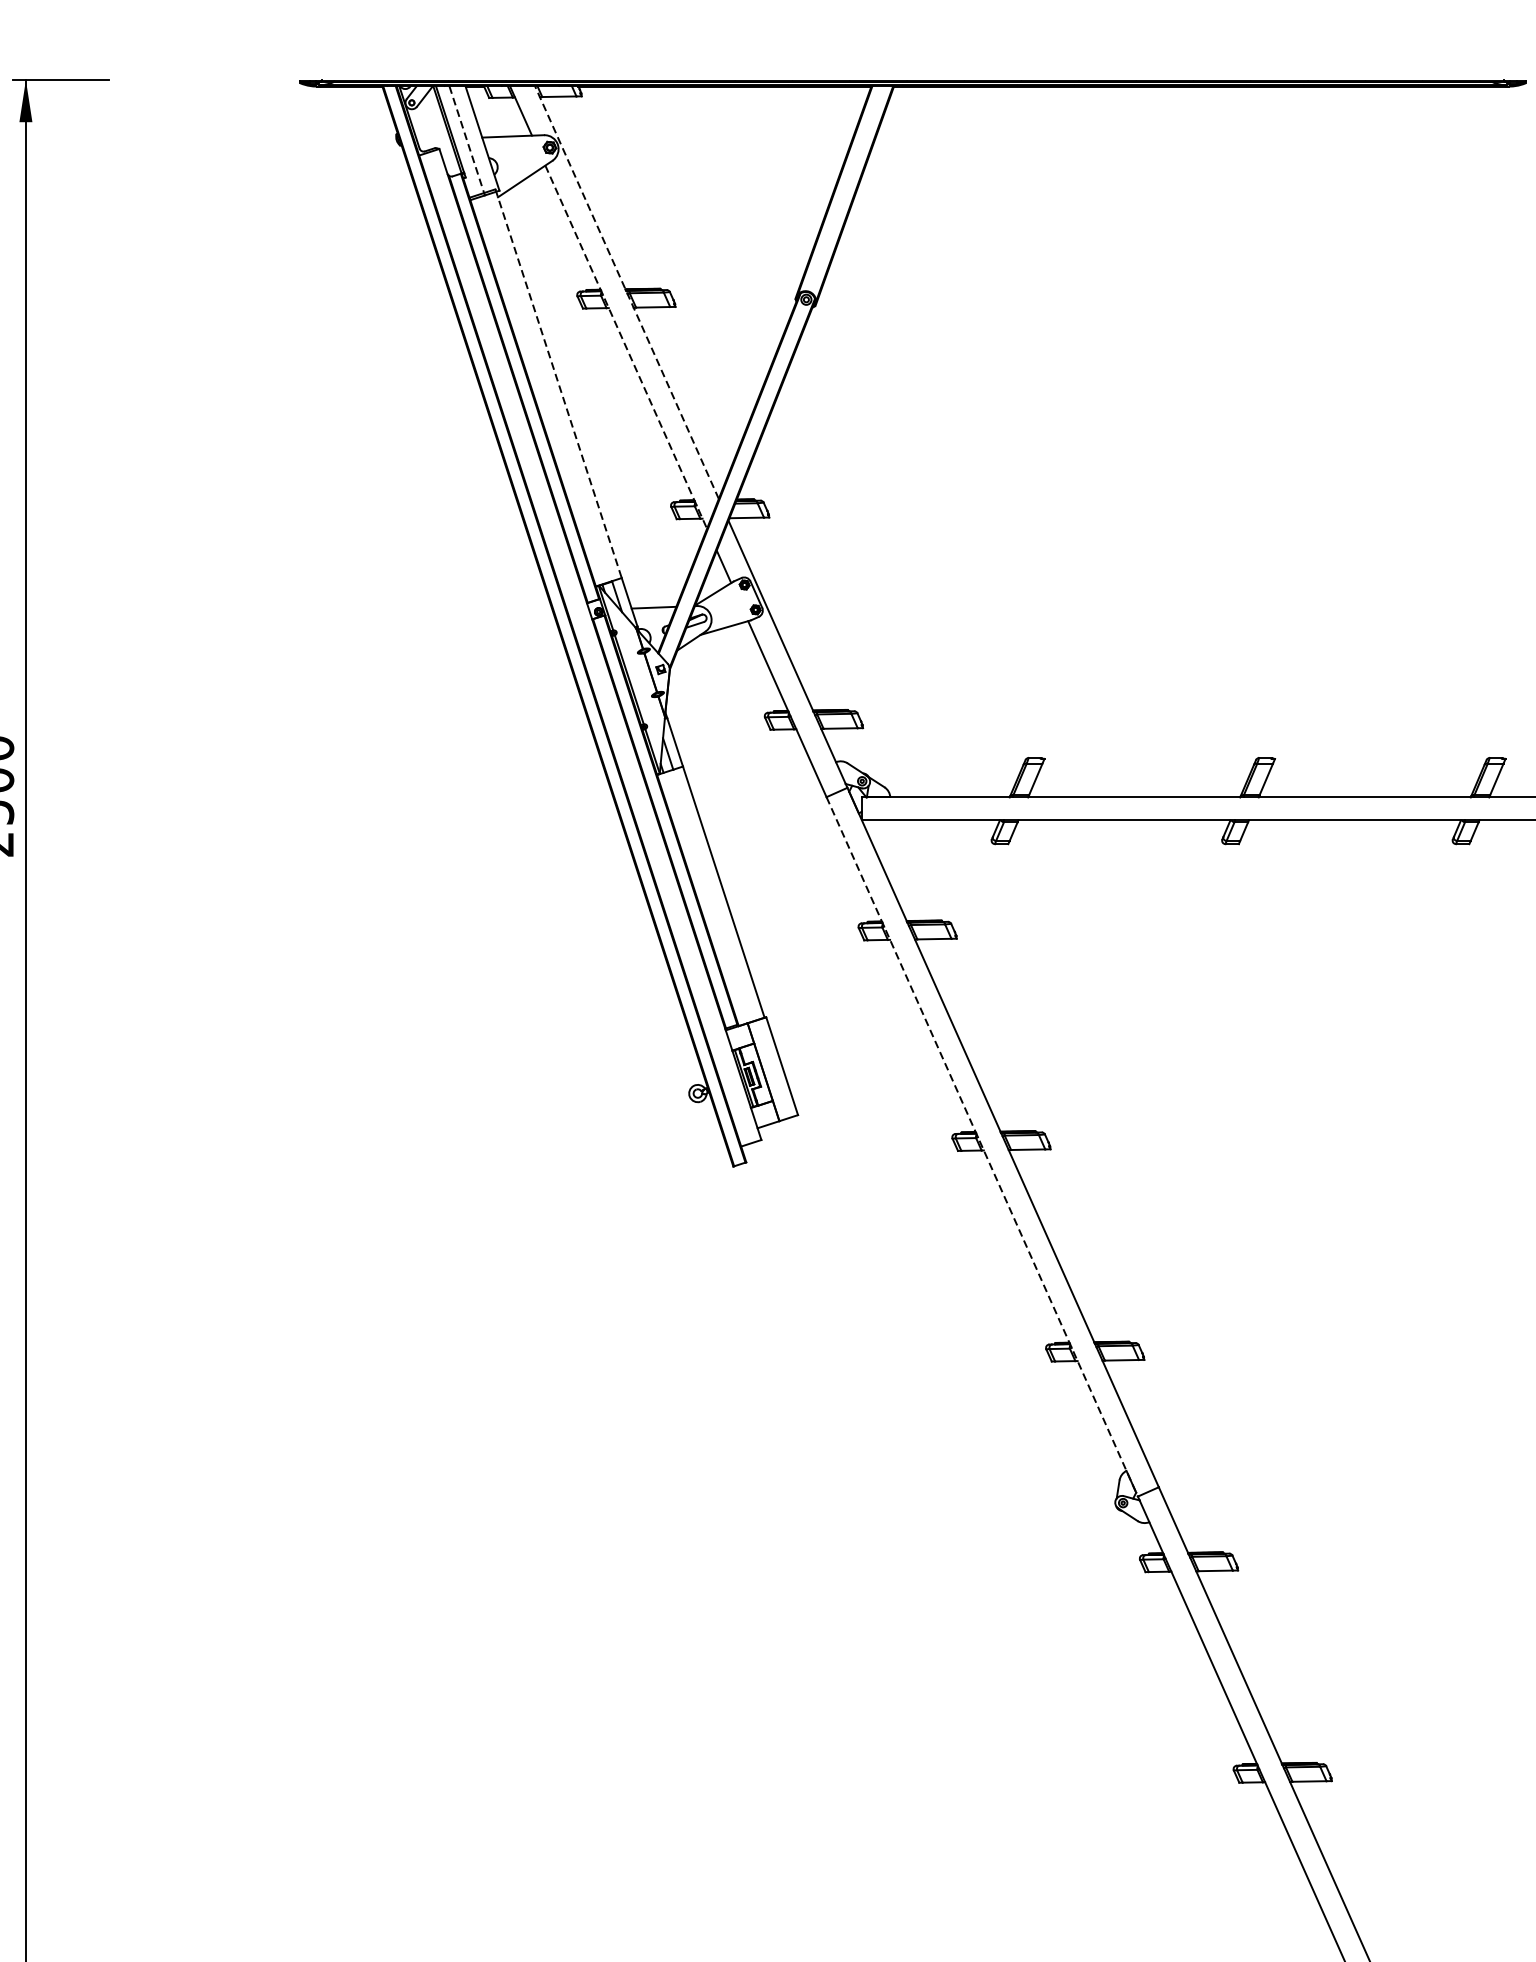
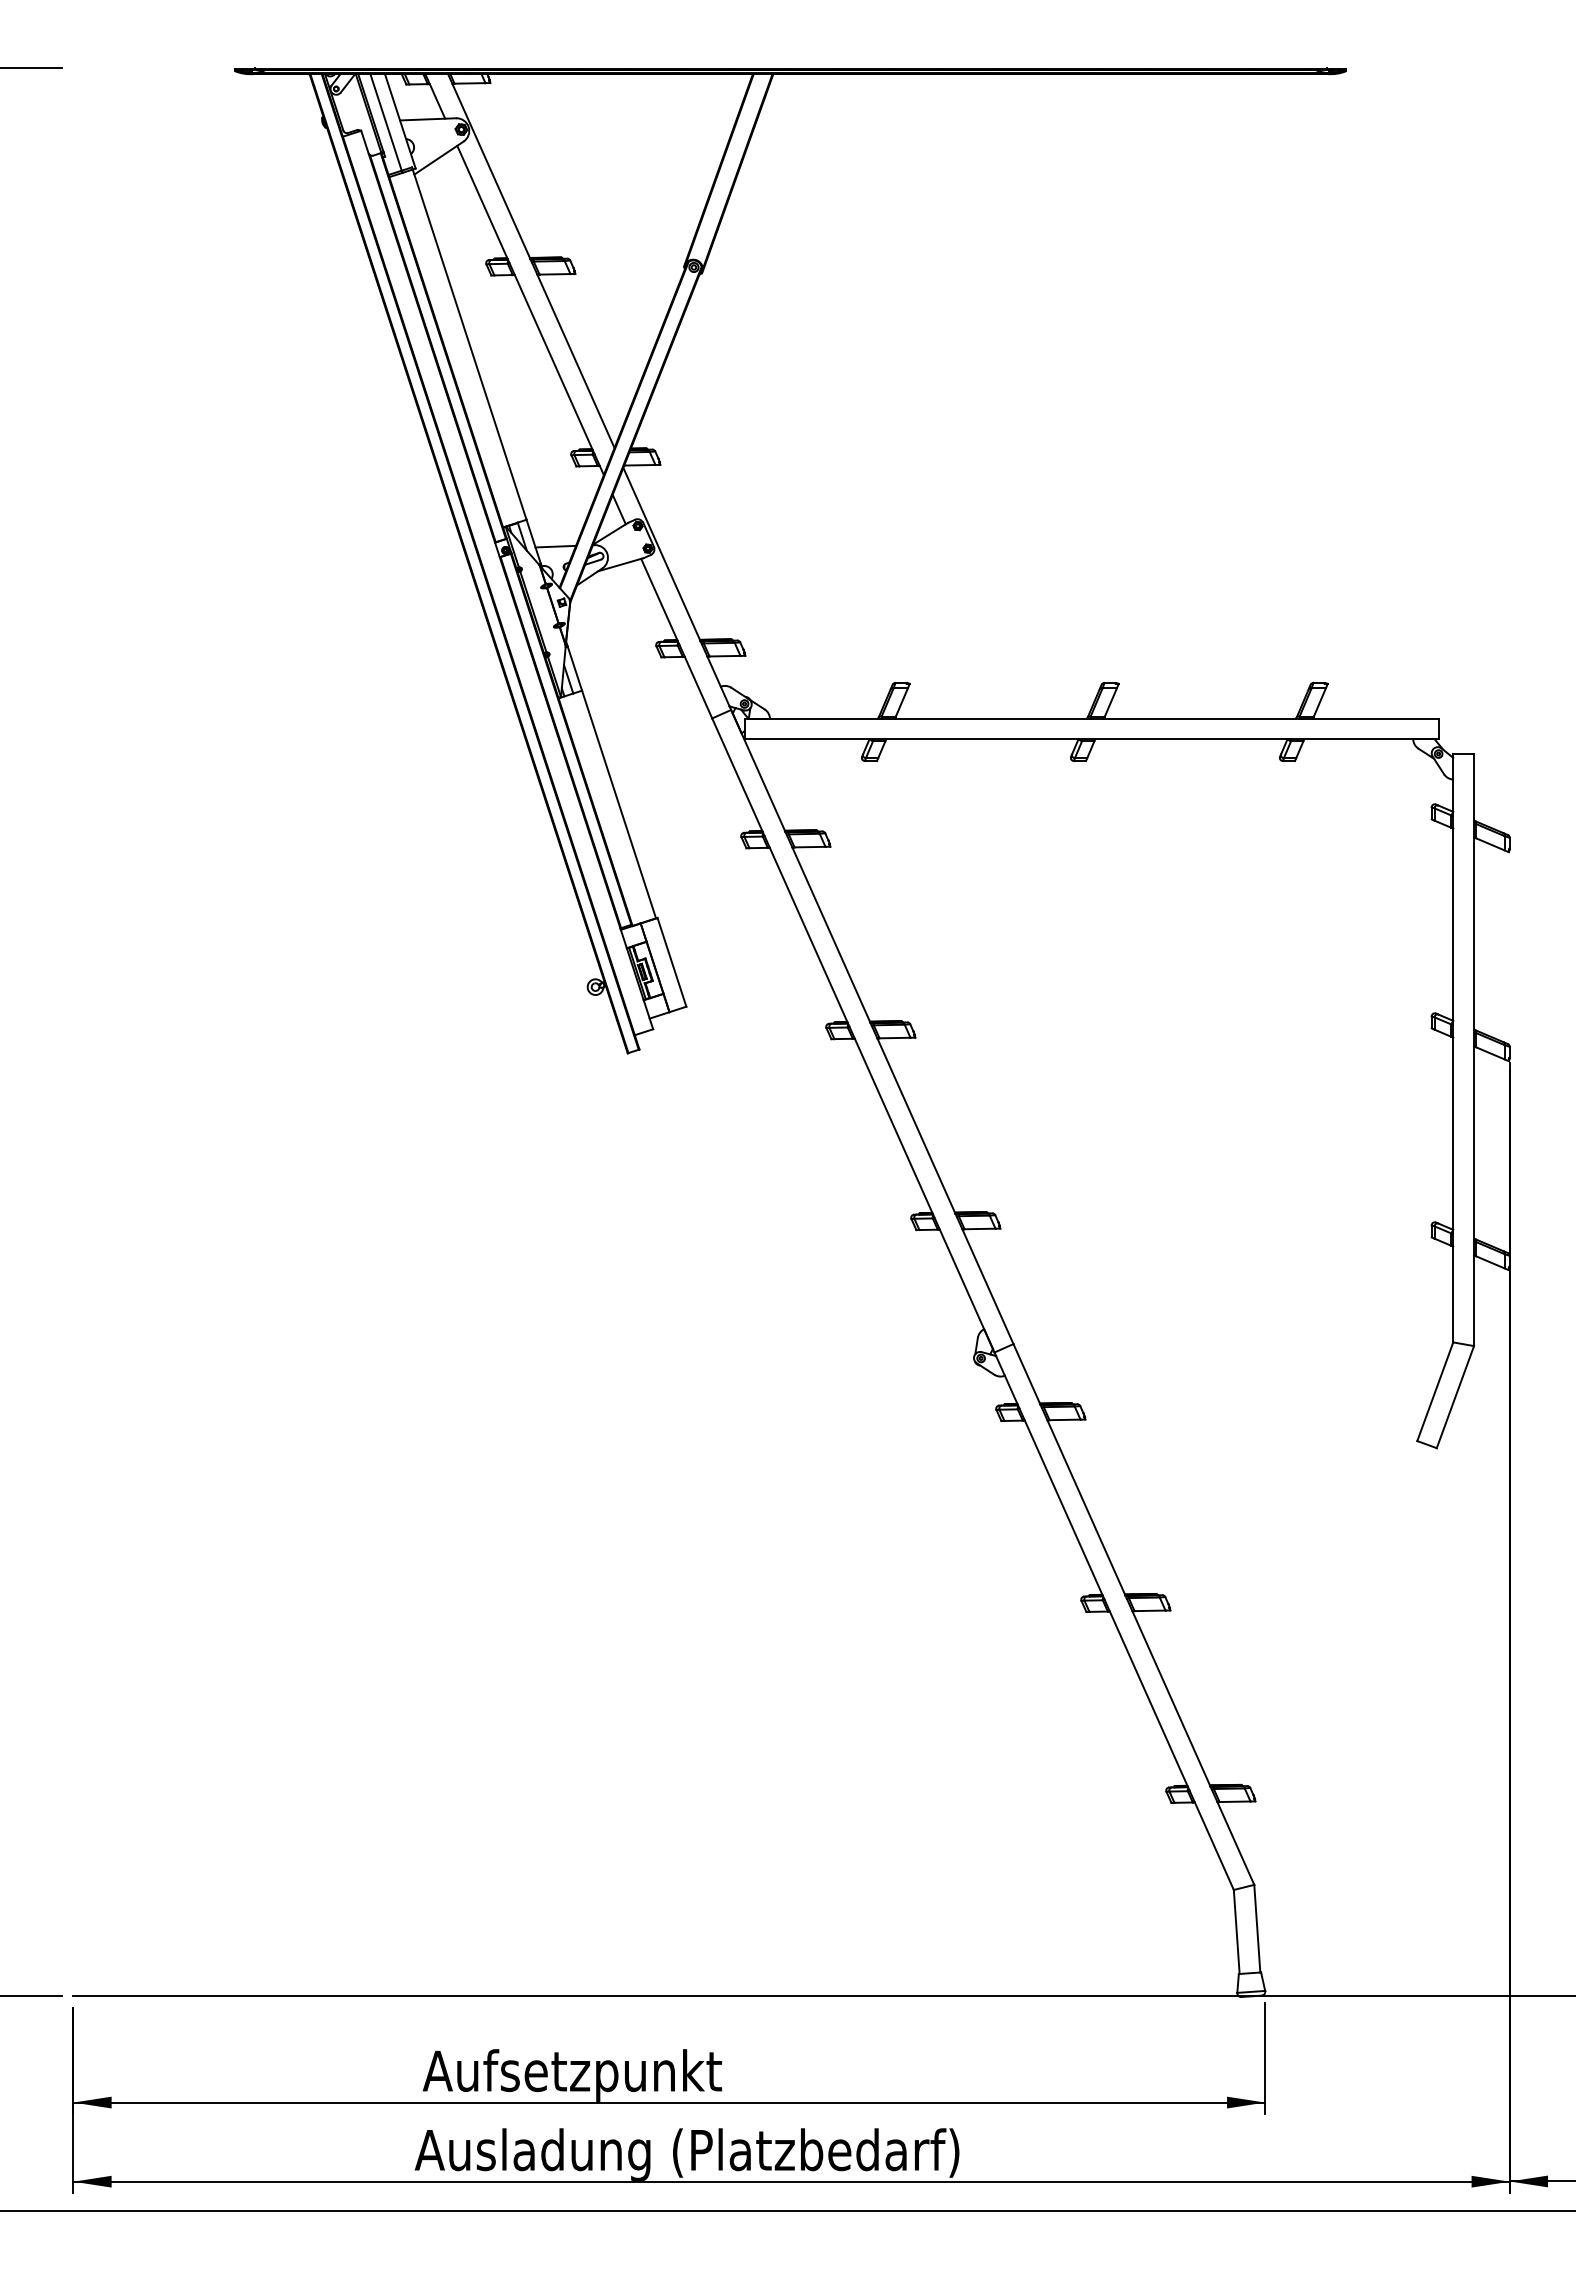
line: (467, 140) -> (386, 123), dashed -> solid
line: (627, 293) -> (531, 261), dashed -> solid
line: (626, 347) -> (530, 310), dashed -> solid
line: (558, 384) -> (469, 344), dashed -> solid
line: (982, 1146) -> (853, 1035), dashed -> solid

